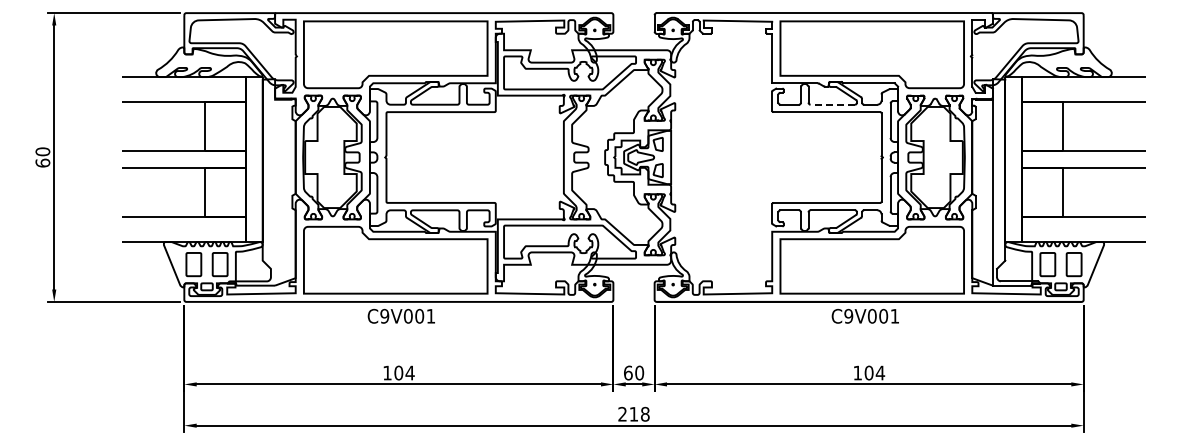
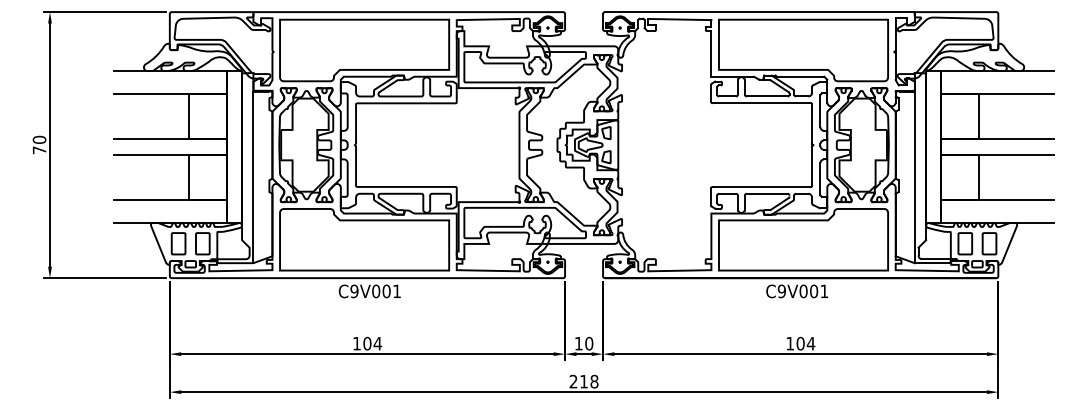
line: (832, 104) -> (766, 96), dashed -> solid
text: (42, 162) -> (39, 149), 60 -> 70
line: (275, 192) -> (253, 177), added
text: (628, 372) -> (579, 343), 60 -> 10

